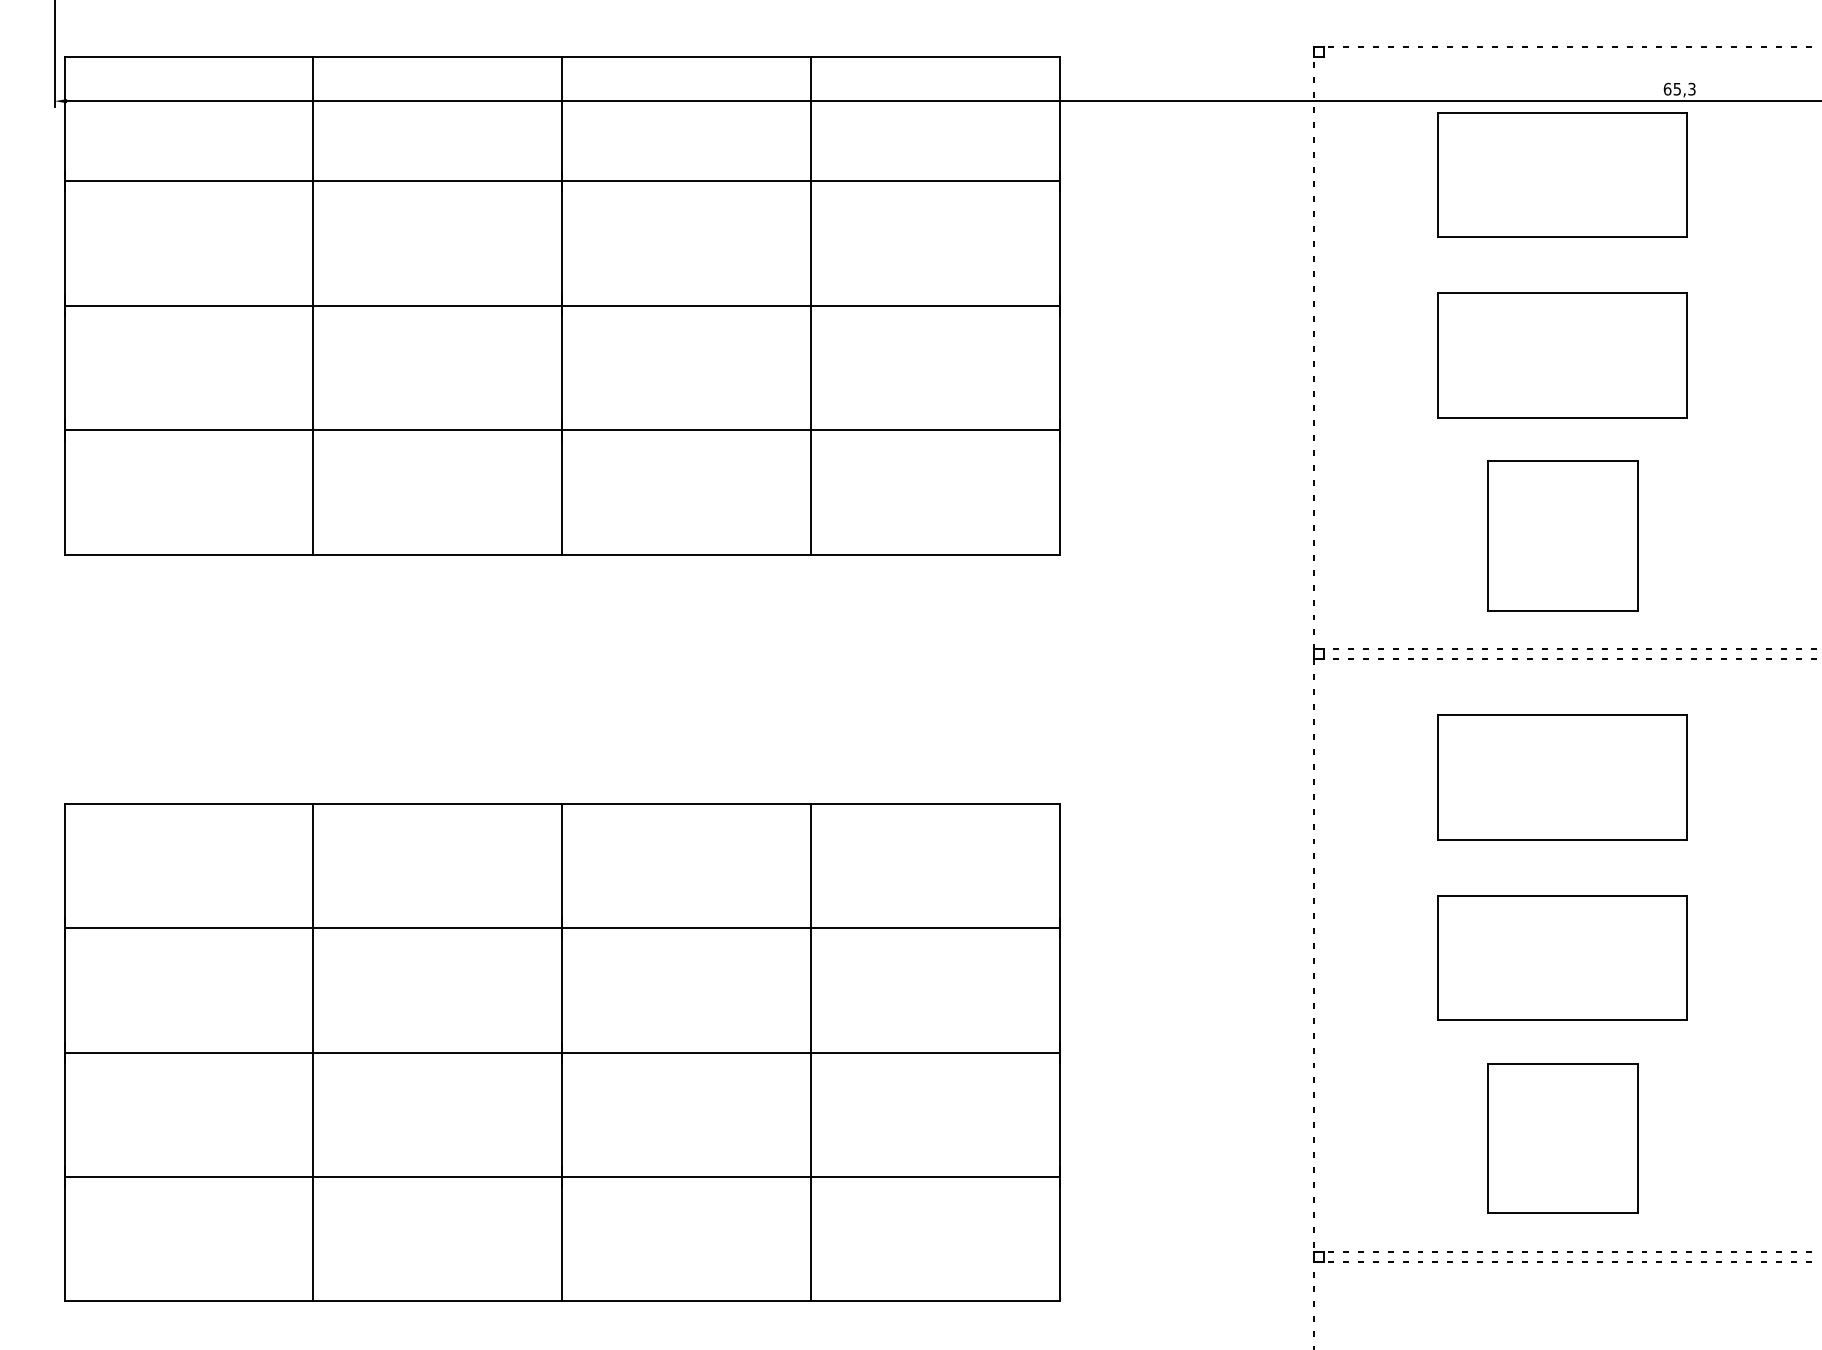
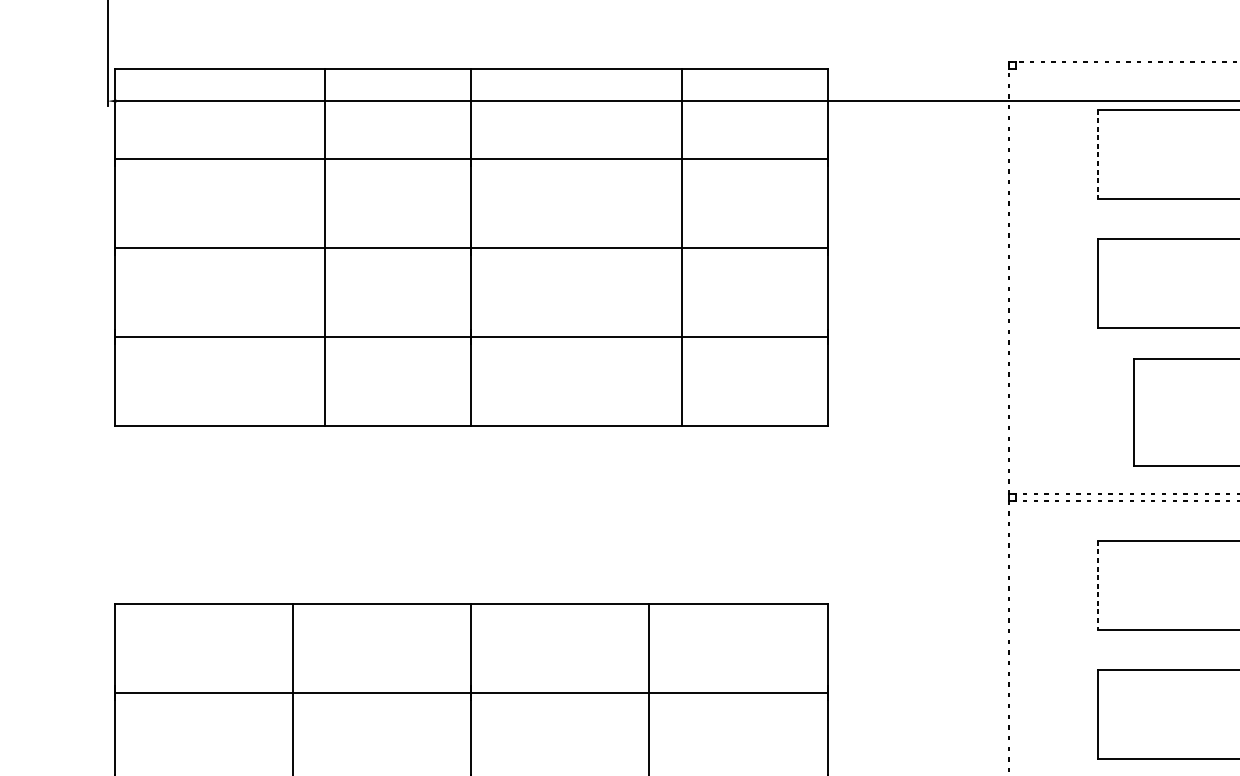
line: (1438, 175) -> (1098, 154), solid -> dashed
line: (313, 305) -> (325, 247), moved
line: (811, 305) -> (681, 247), moved
line: (1438, 778) -> (1098, 586), solid -> dashed

